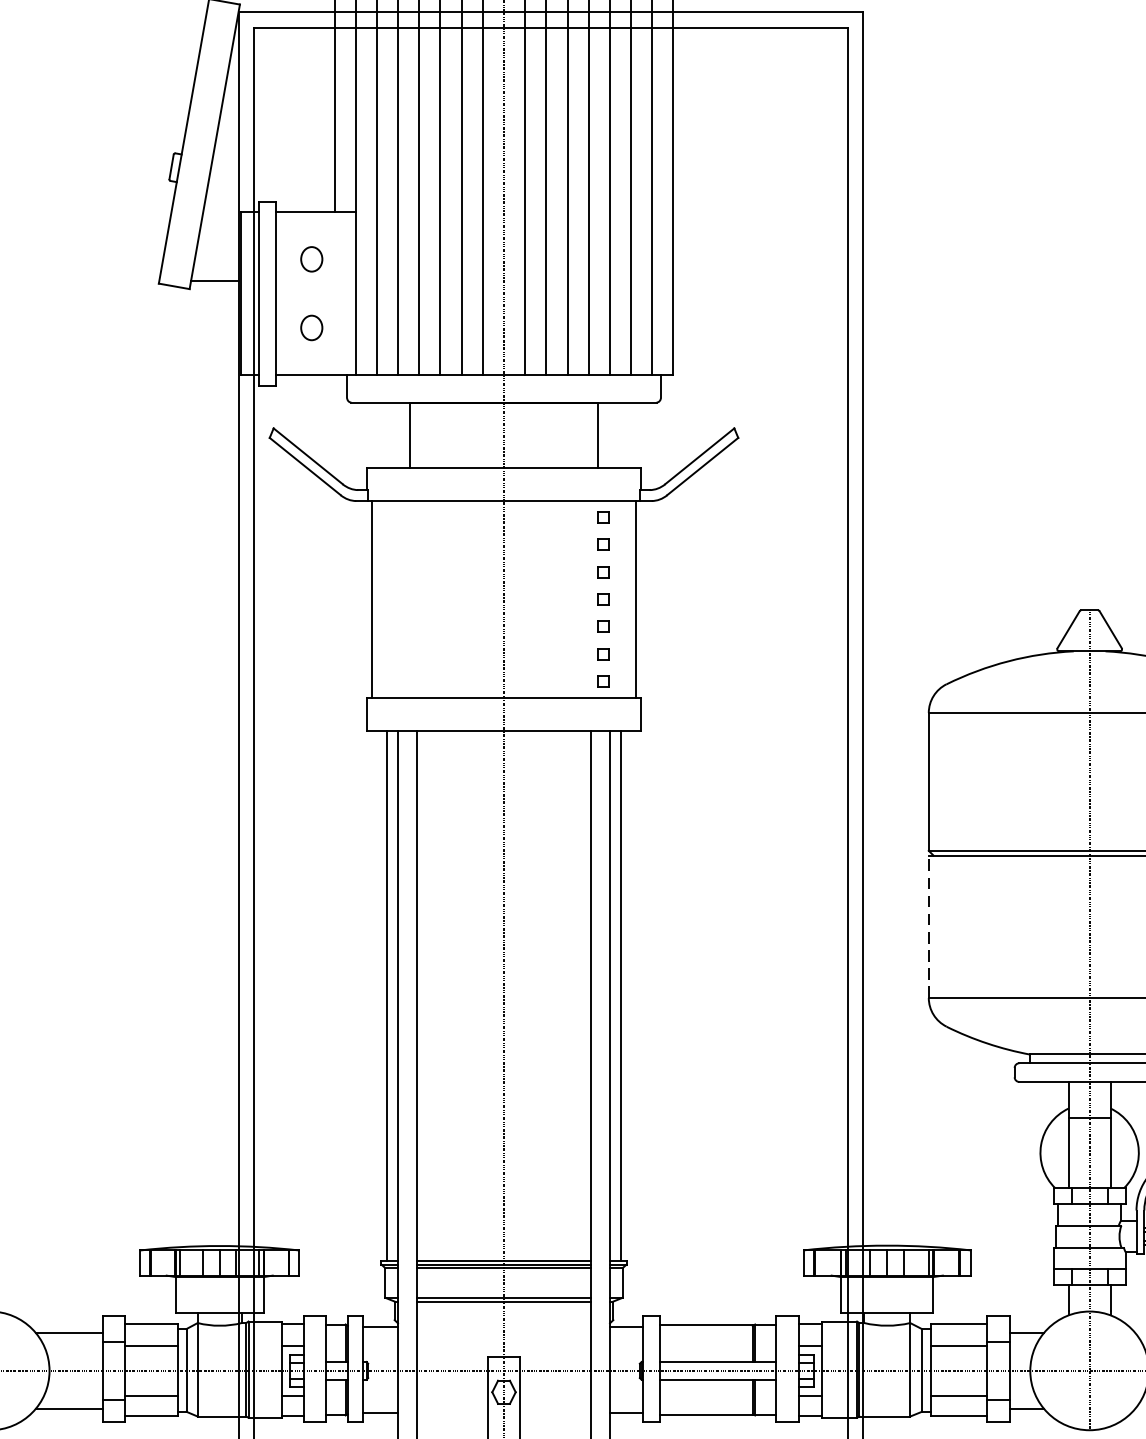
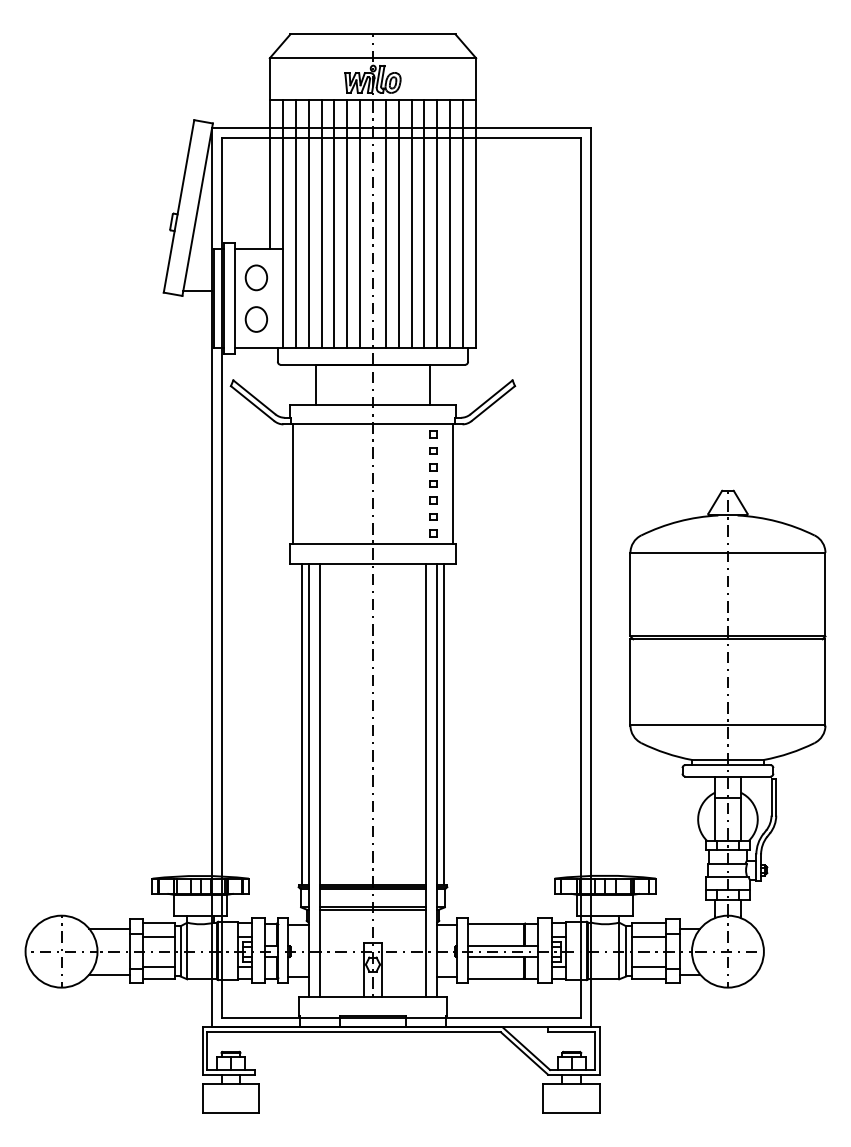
part: (311, 258) -> (256, 277), size x1.67
part: (311, 327) -> (256, 319), size x1.67
line: (928, 925) -> (630, 681), dashed -> solid

